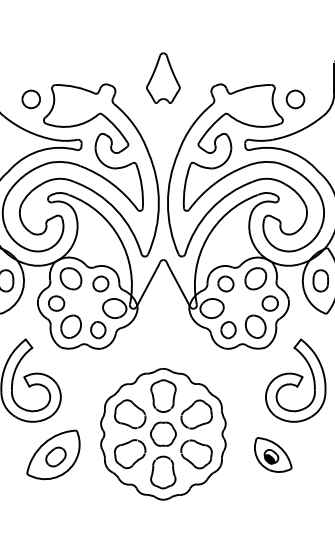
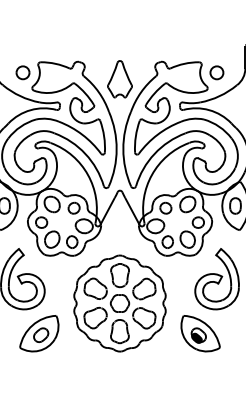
part: (162, 78) -> (119, 79), moved
part: (162, 434) -> (119, 303), moved
part: (273, 454) -> (200, 333), size x1.43

